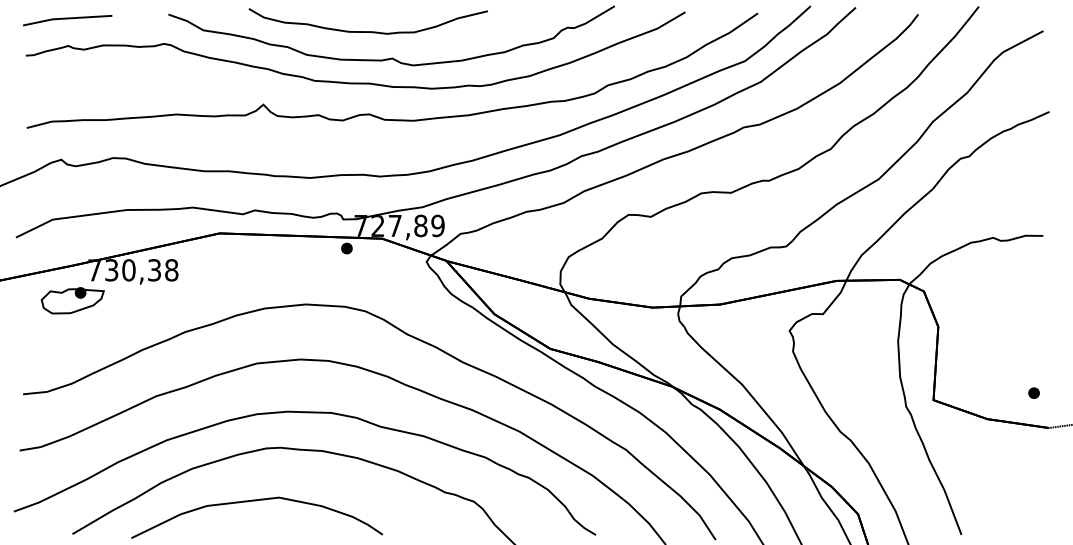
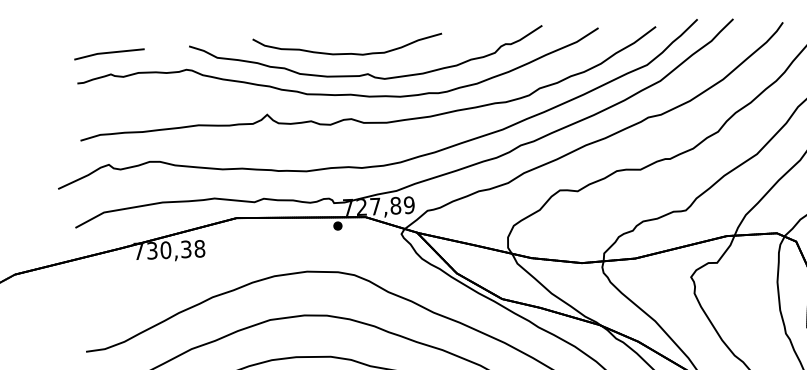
part: (72, 300) -> (122, 275), removed

